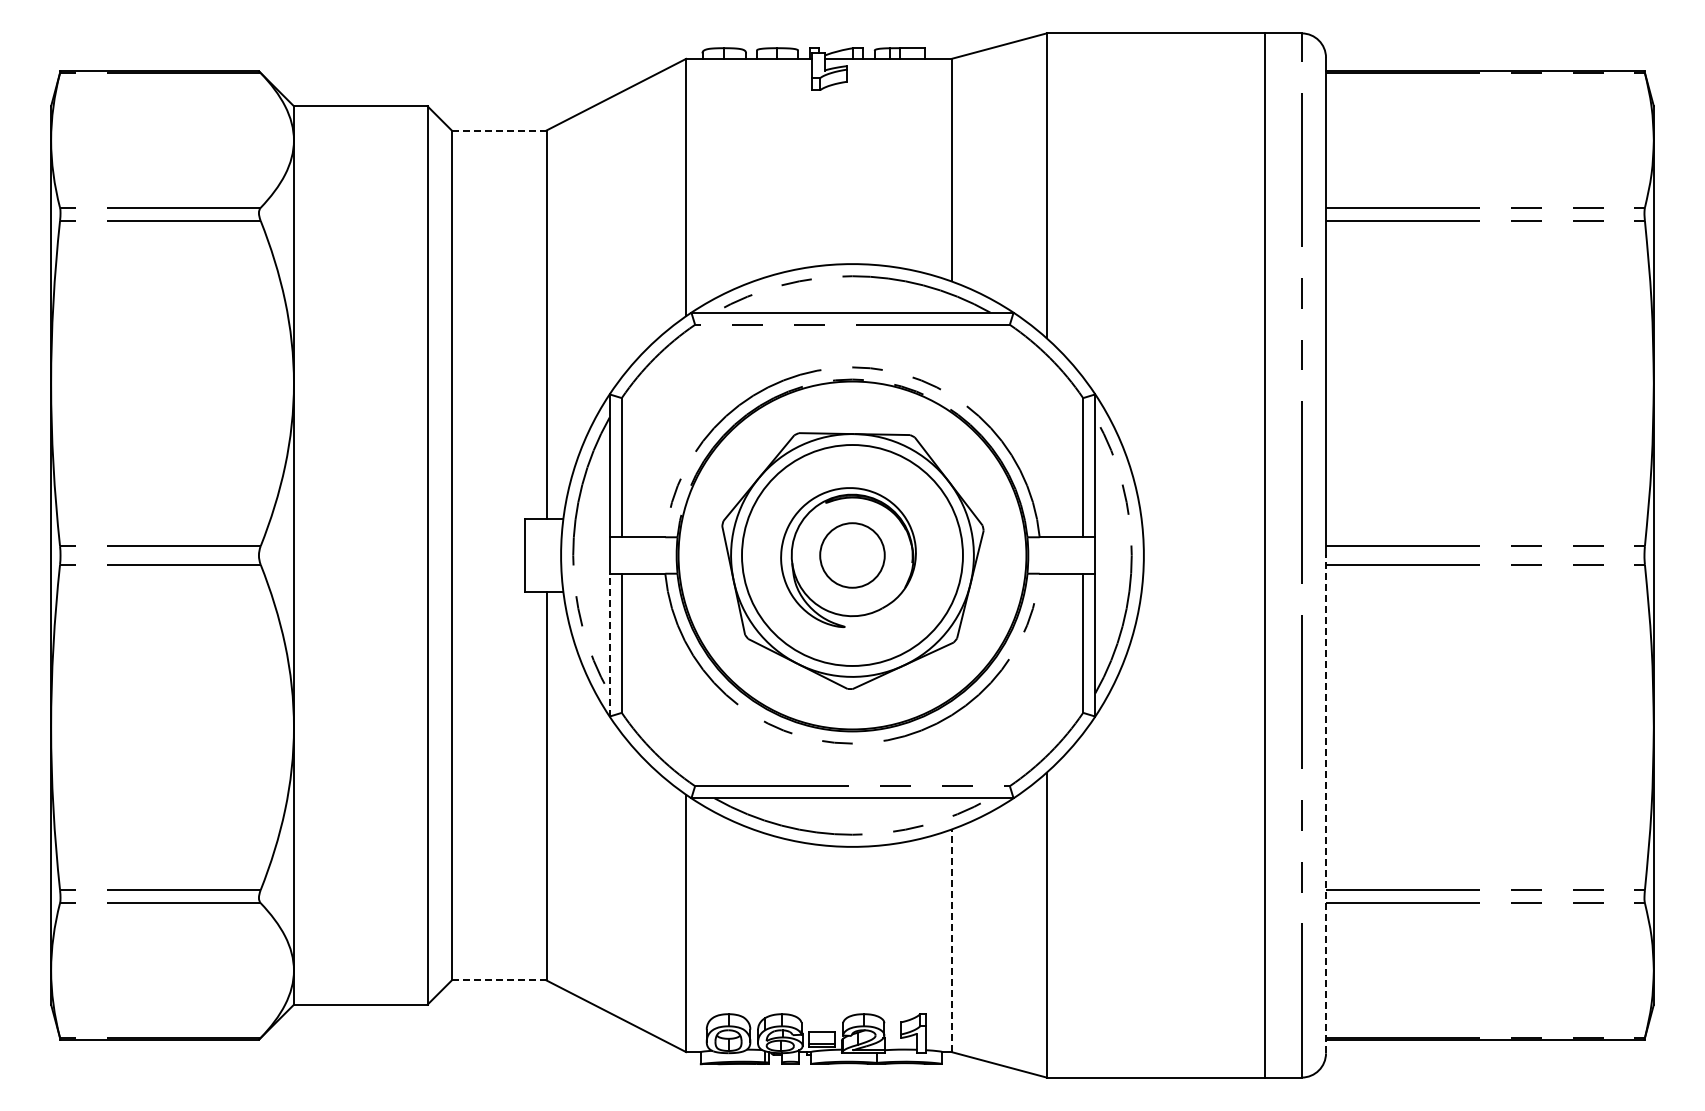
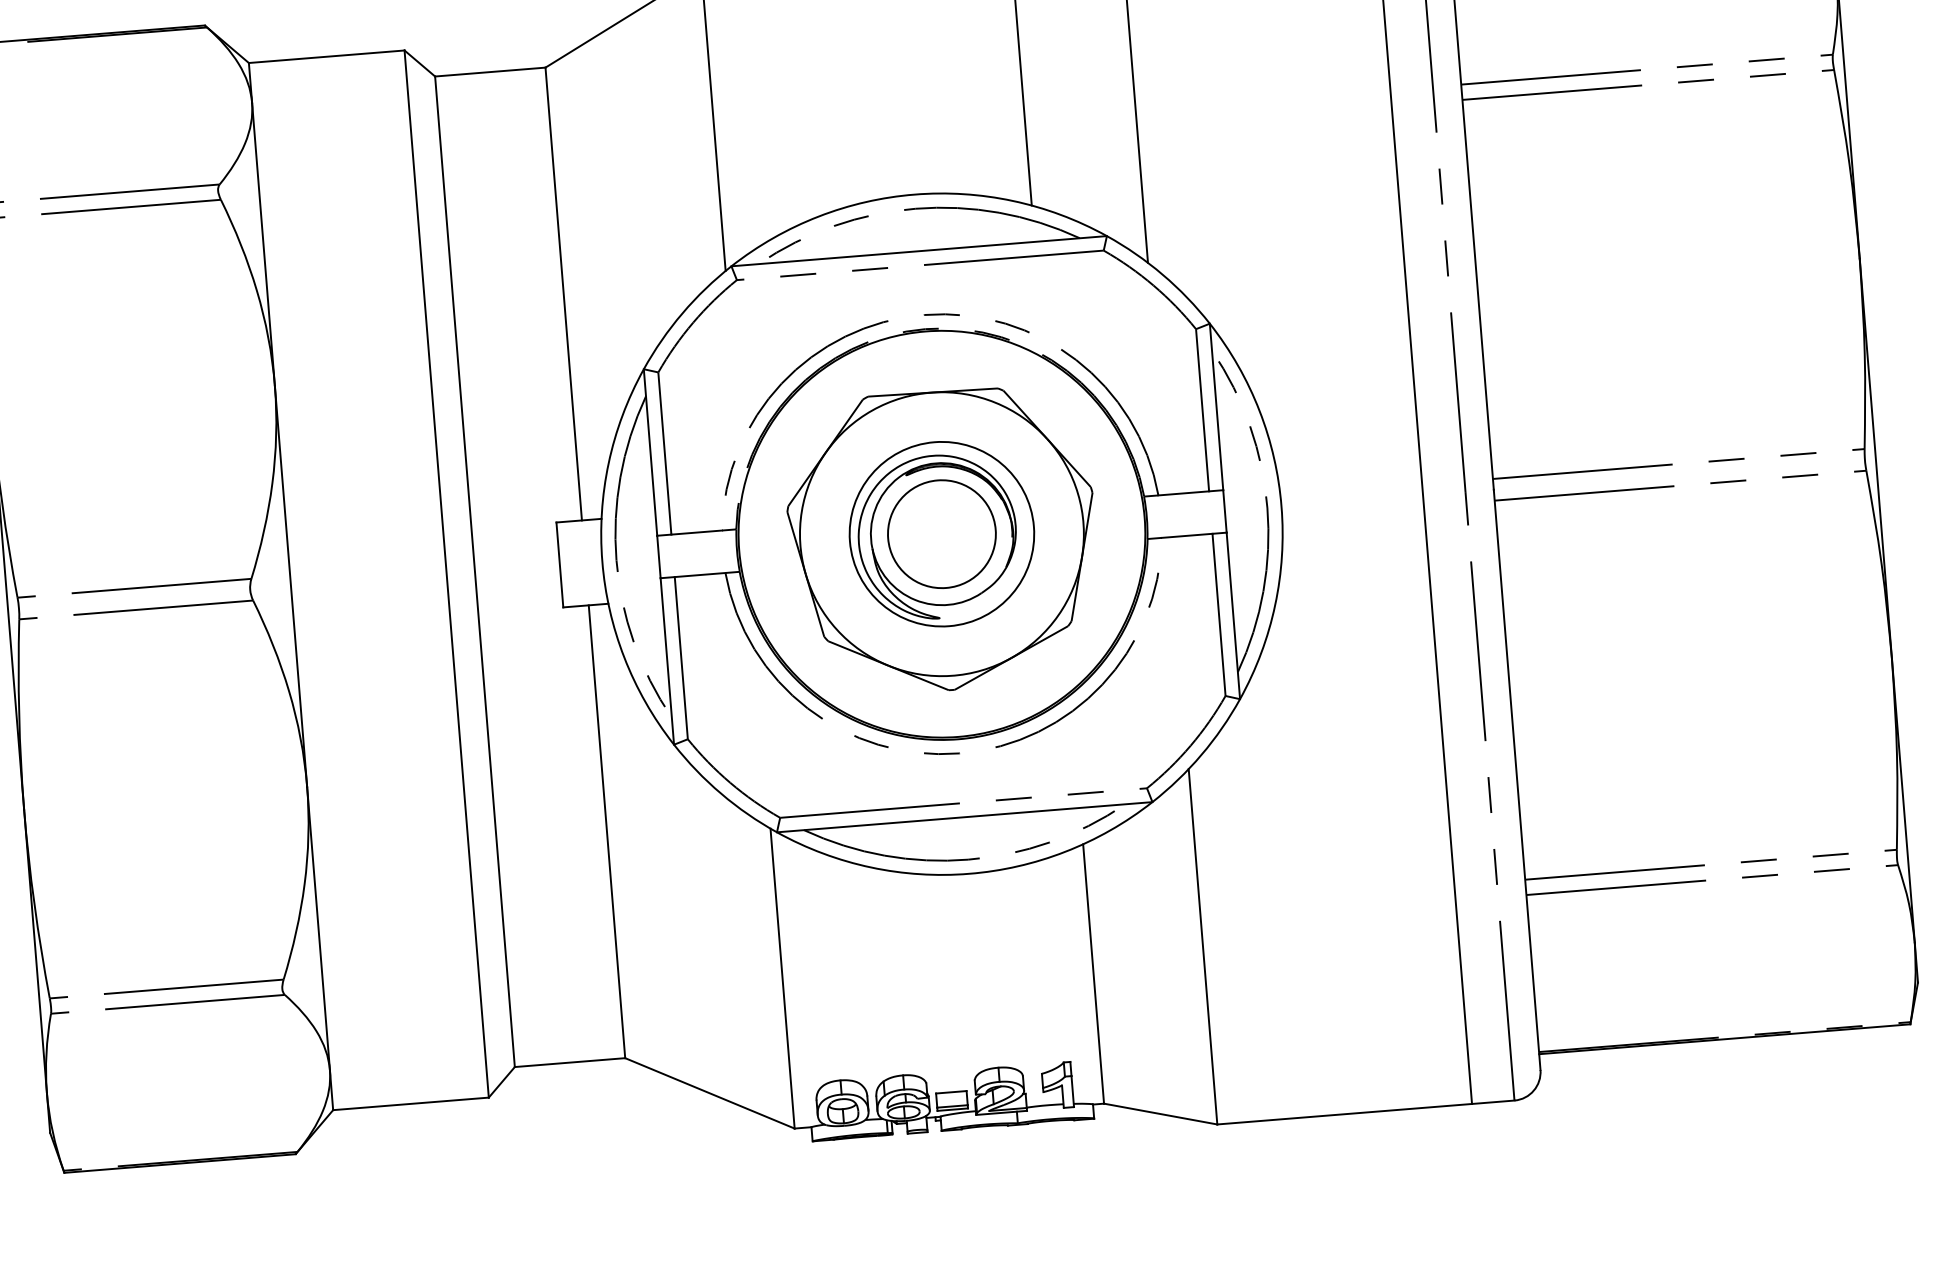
line: (498, 130) -> (489, 72), dashed -> solid
circle: (852, 555) -> (941, 534), size x0.71
circle: (852, 555) -> (941, 534), size x1.43
line: (609, 644) -> (667, 660), dashed -> solid
line: (1326, 804) -> (1517, 779), dashed -> solid
line: (951, 940) -> (1093, 973), dashed -> solid
line: (499, 980) -> (570, 1062), dashed -> solid

